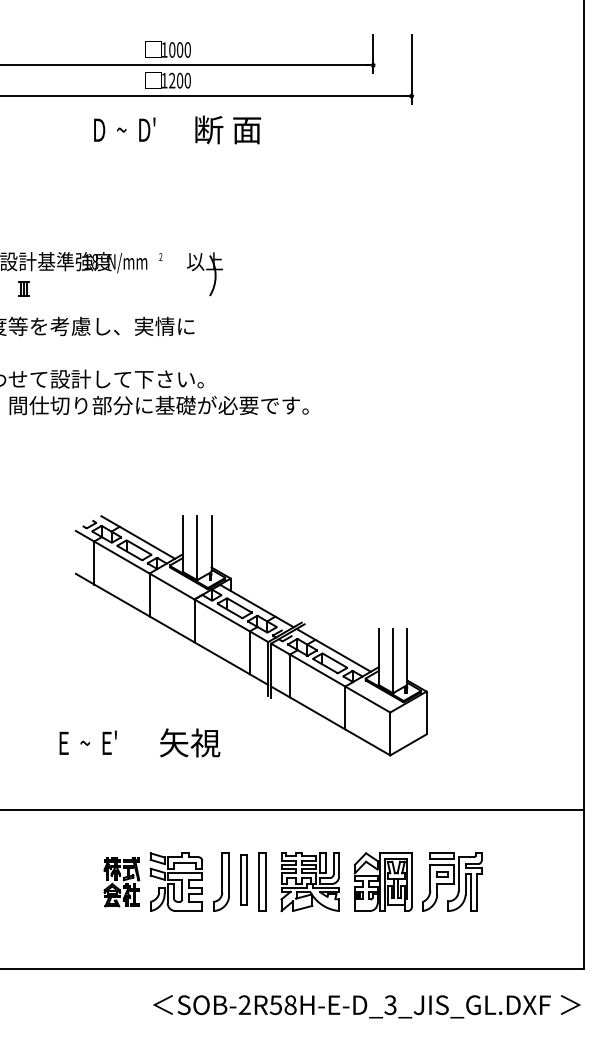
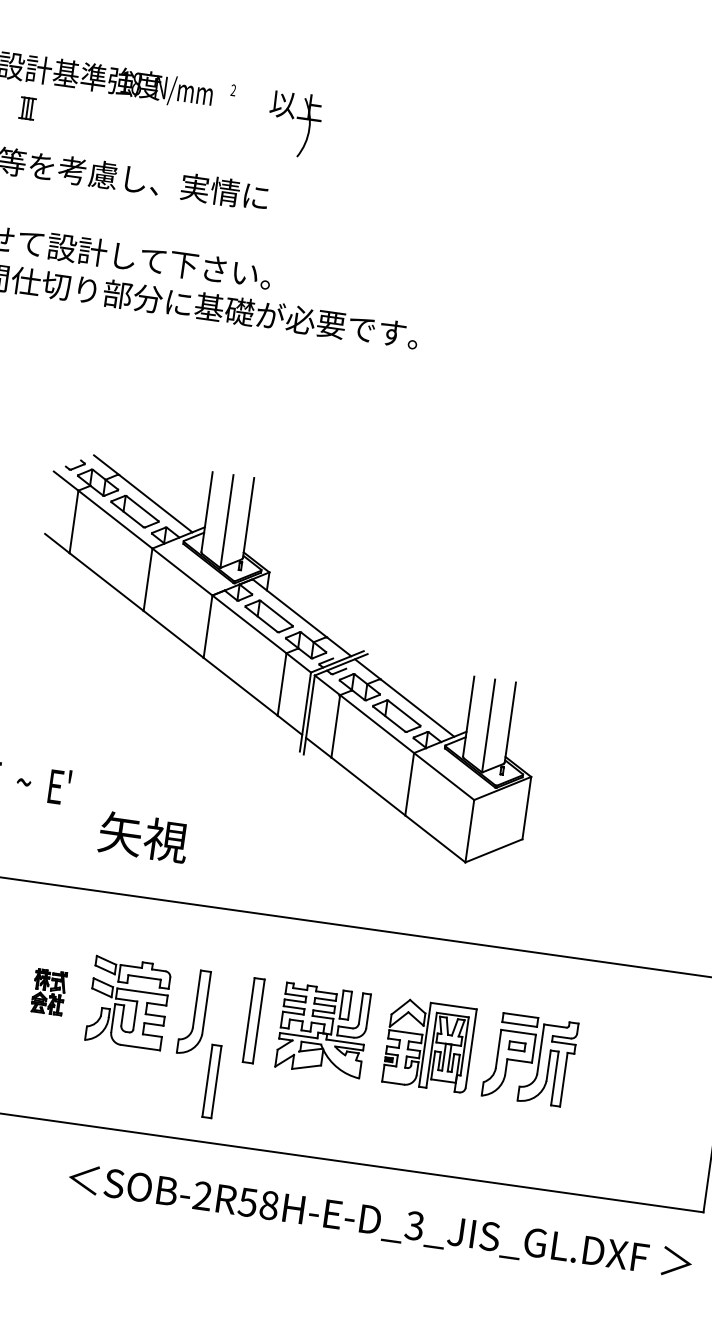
text: (190, 742) -> (144, 836), moved
part: (243, 879) -> (211, 1080), moved
part: (121, 882) -> (48, 992), size x0.6

